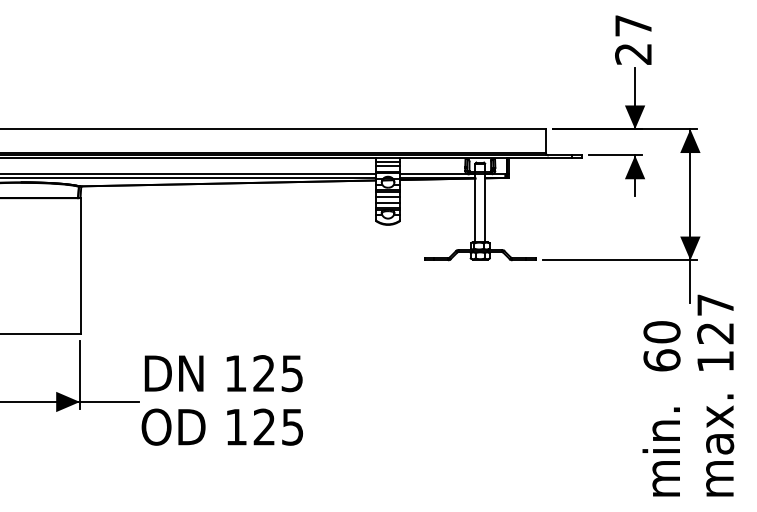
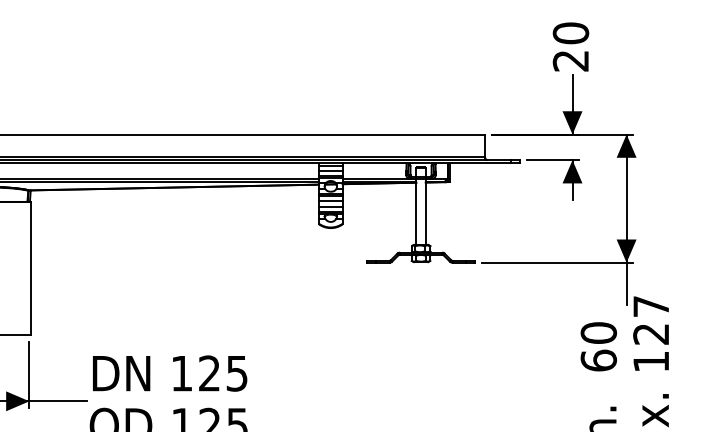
text: (633, 25) -> (570, 33), 27 -> 20

